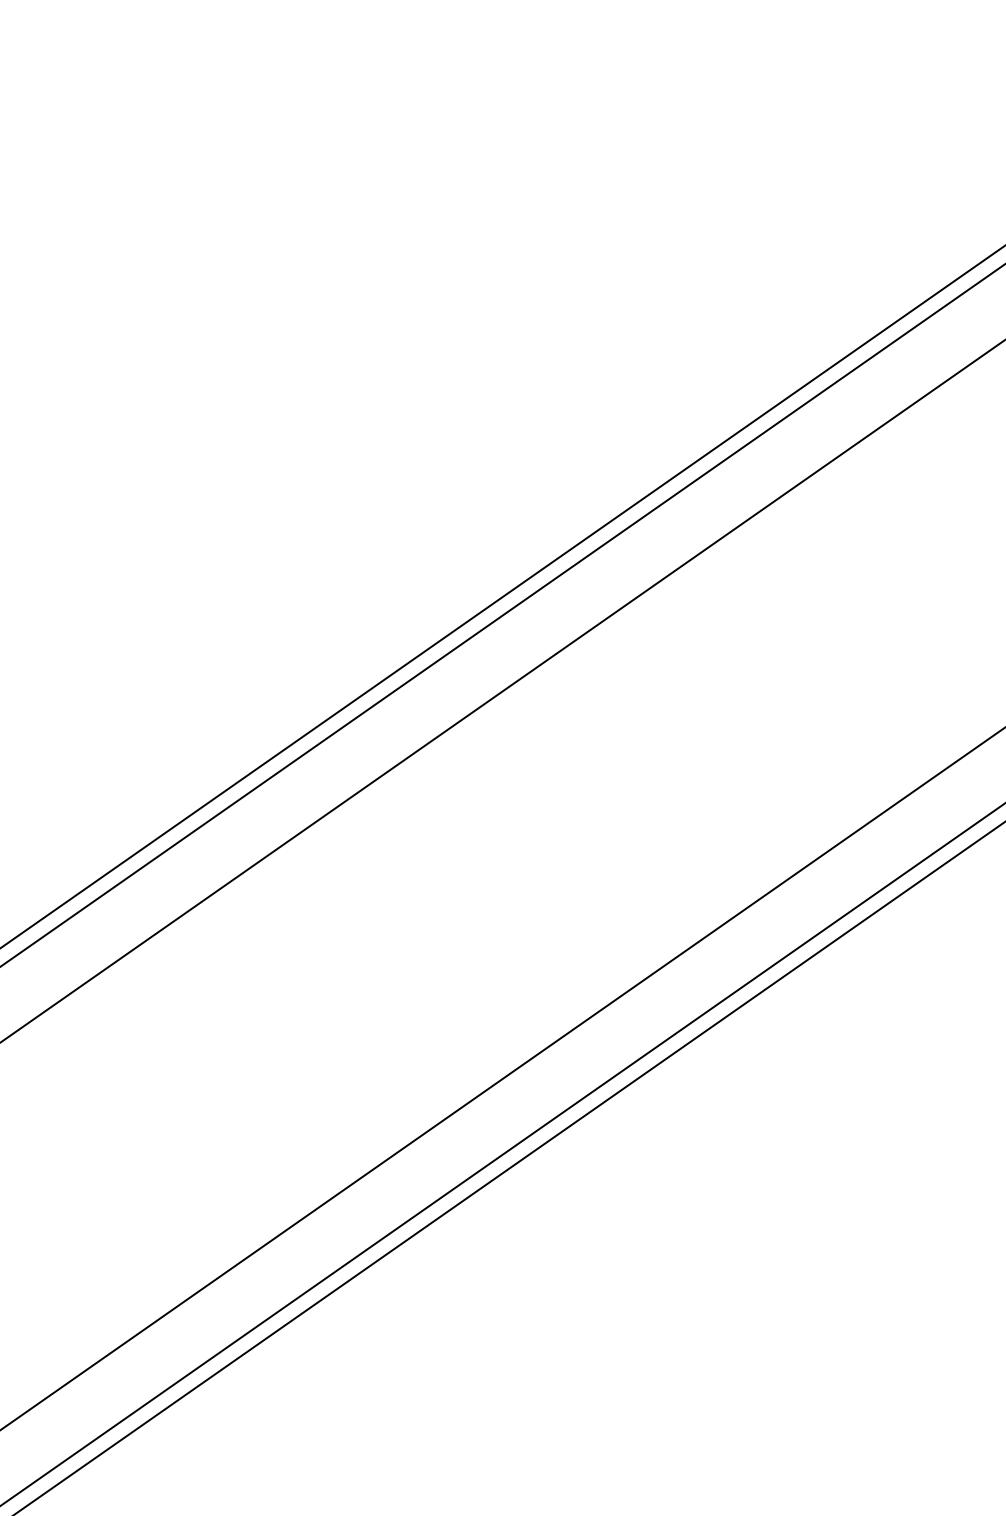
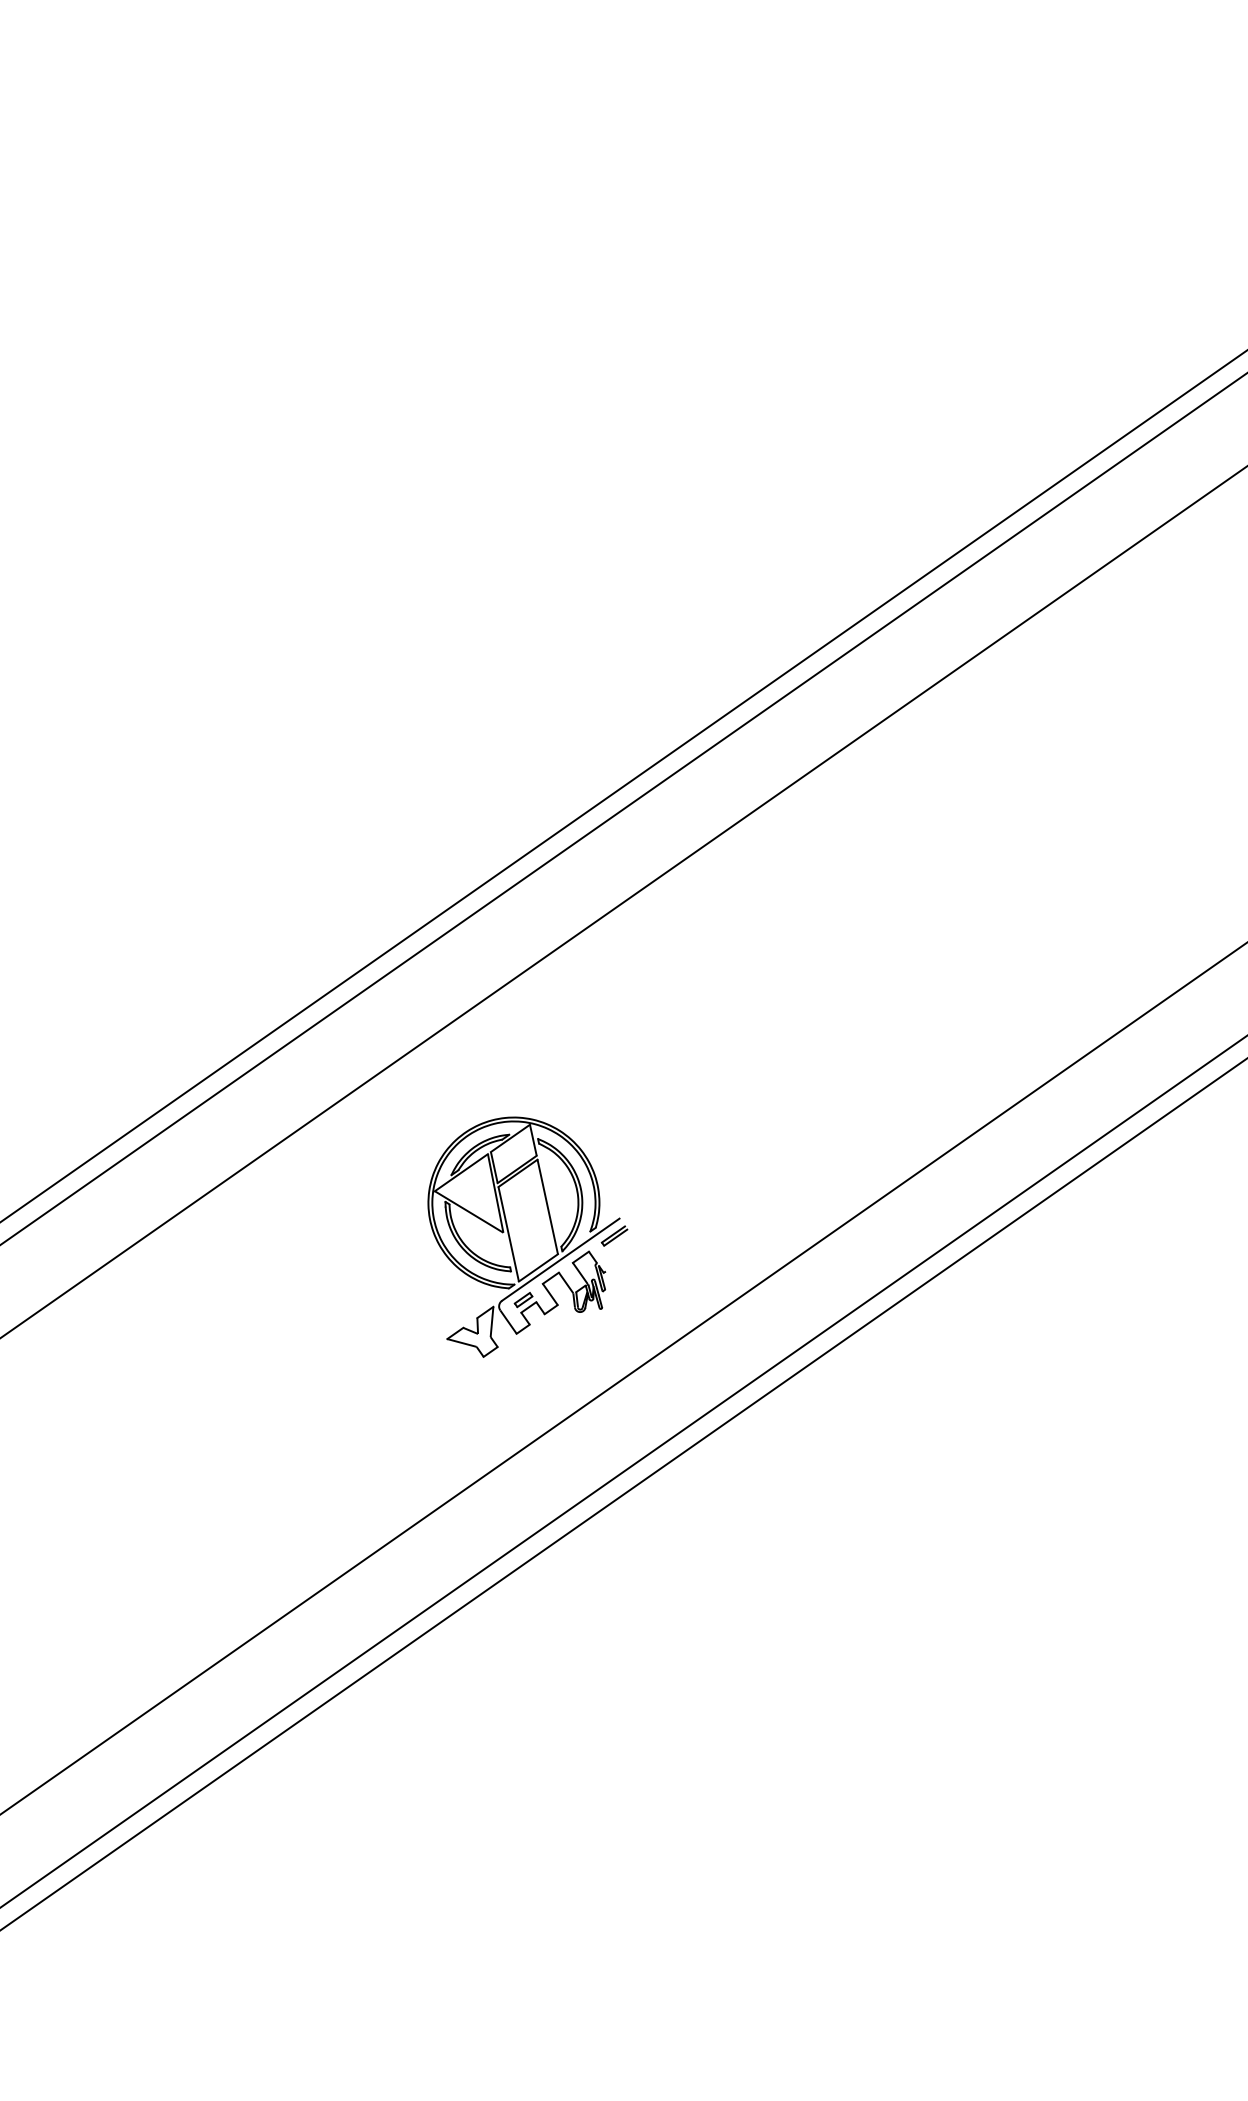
part: (401, 979) -> (527, 1236), added

